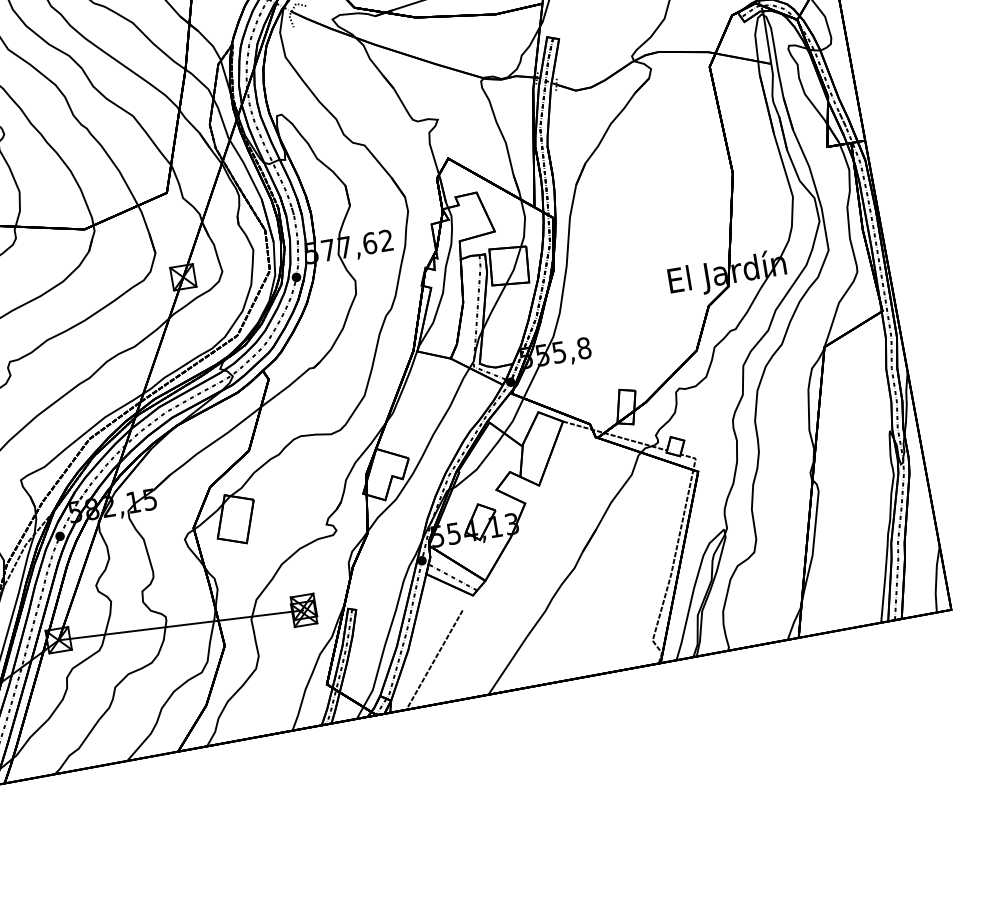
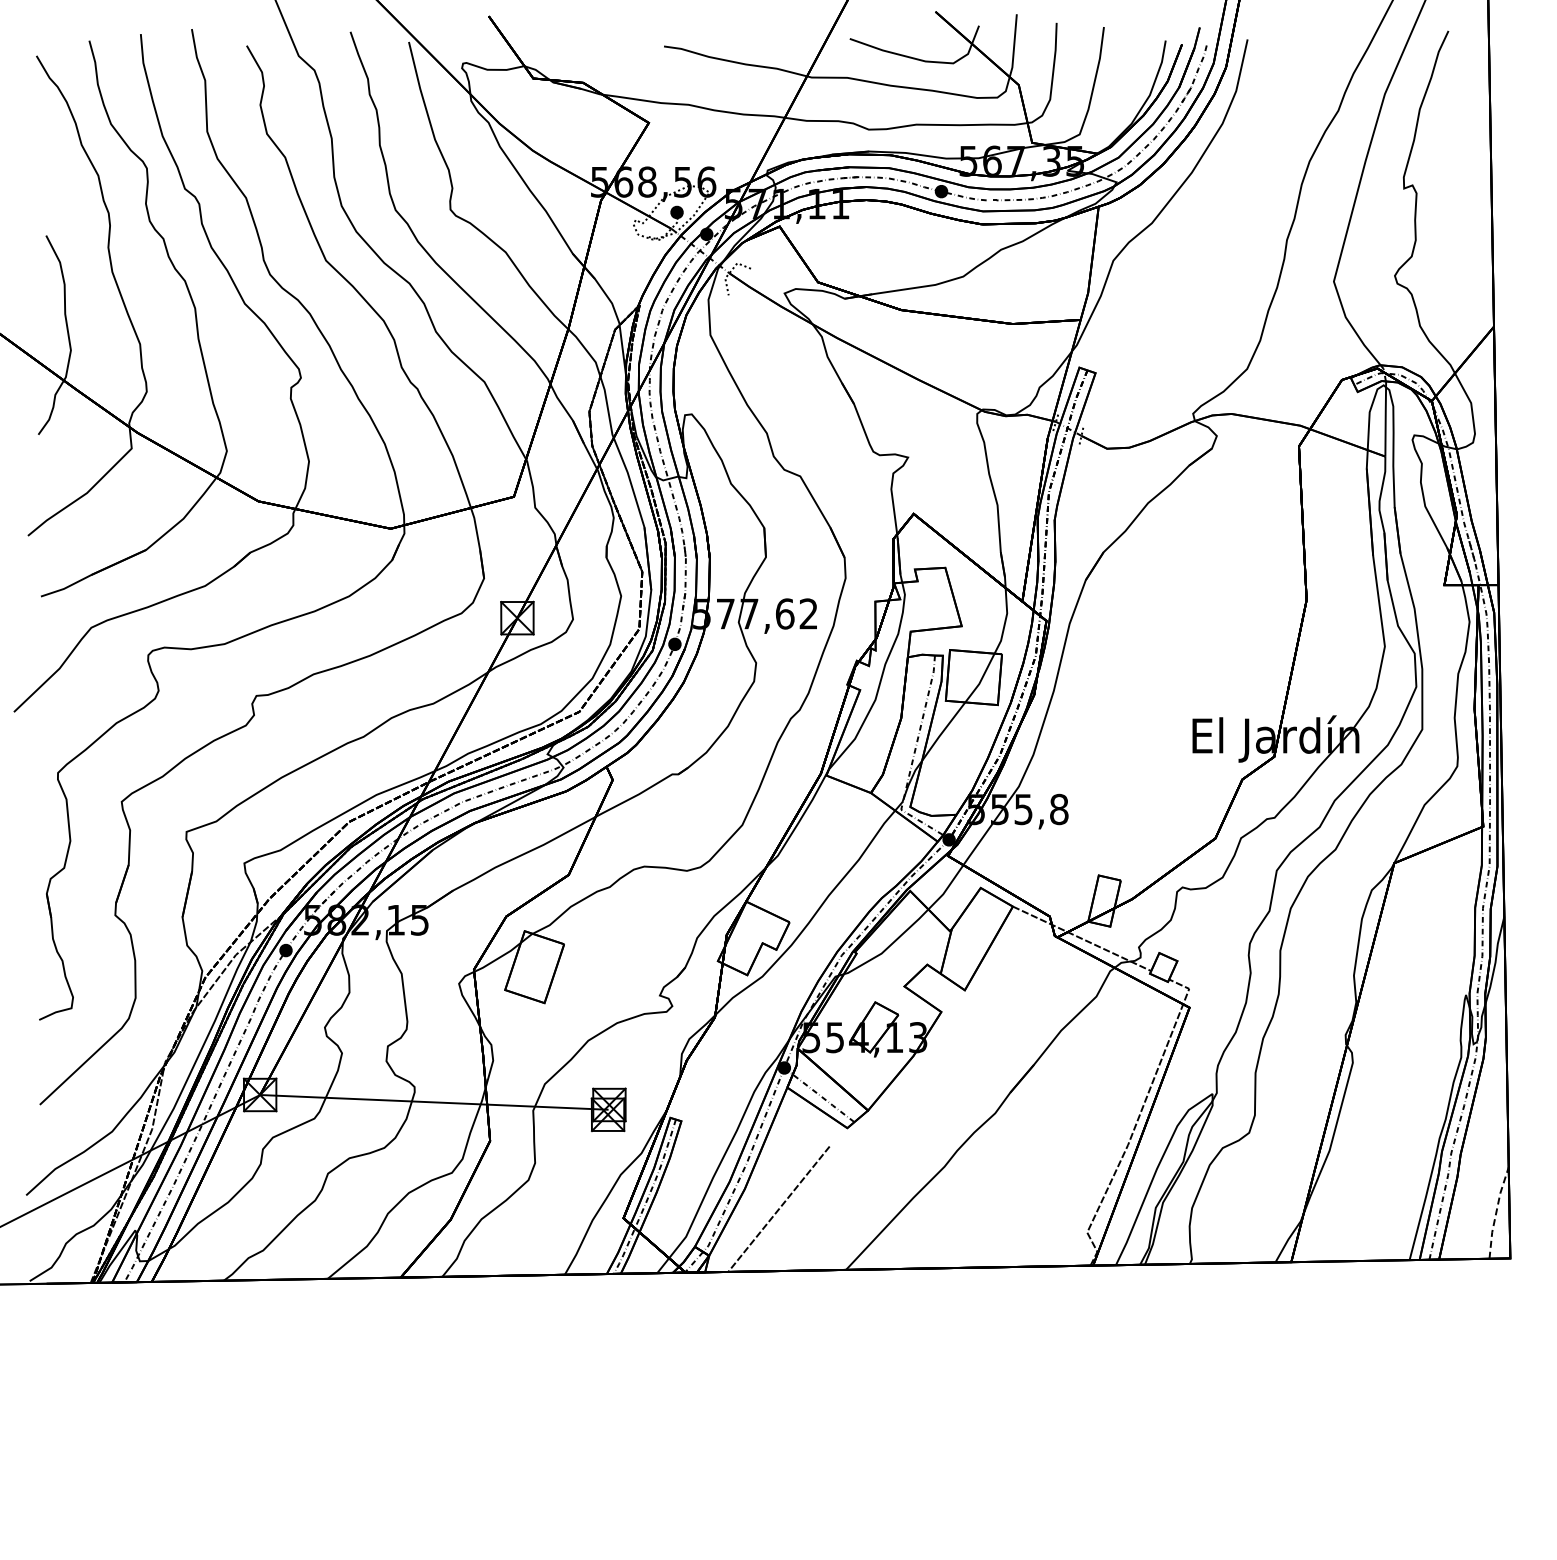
line: (936, 578) -> (1496, 1211), solid -> dashed

